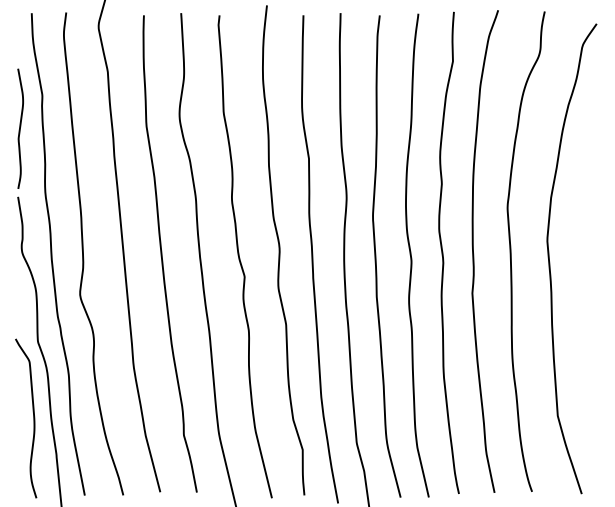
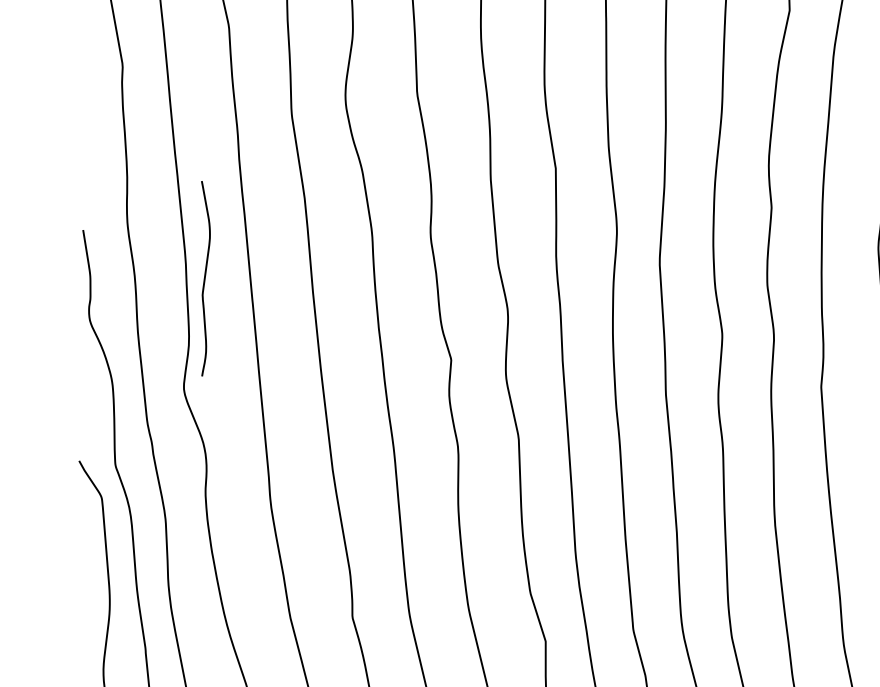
curve: (20, 128) -> (205, 278), moved

